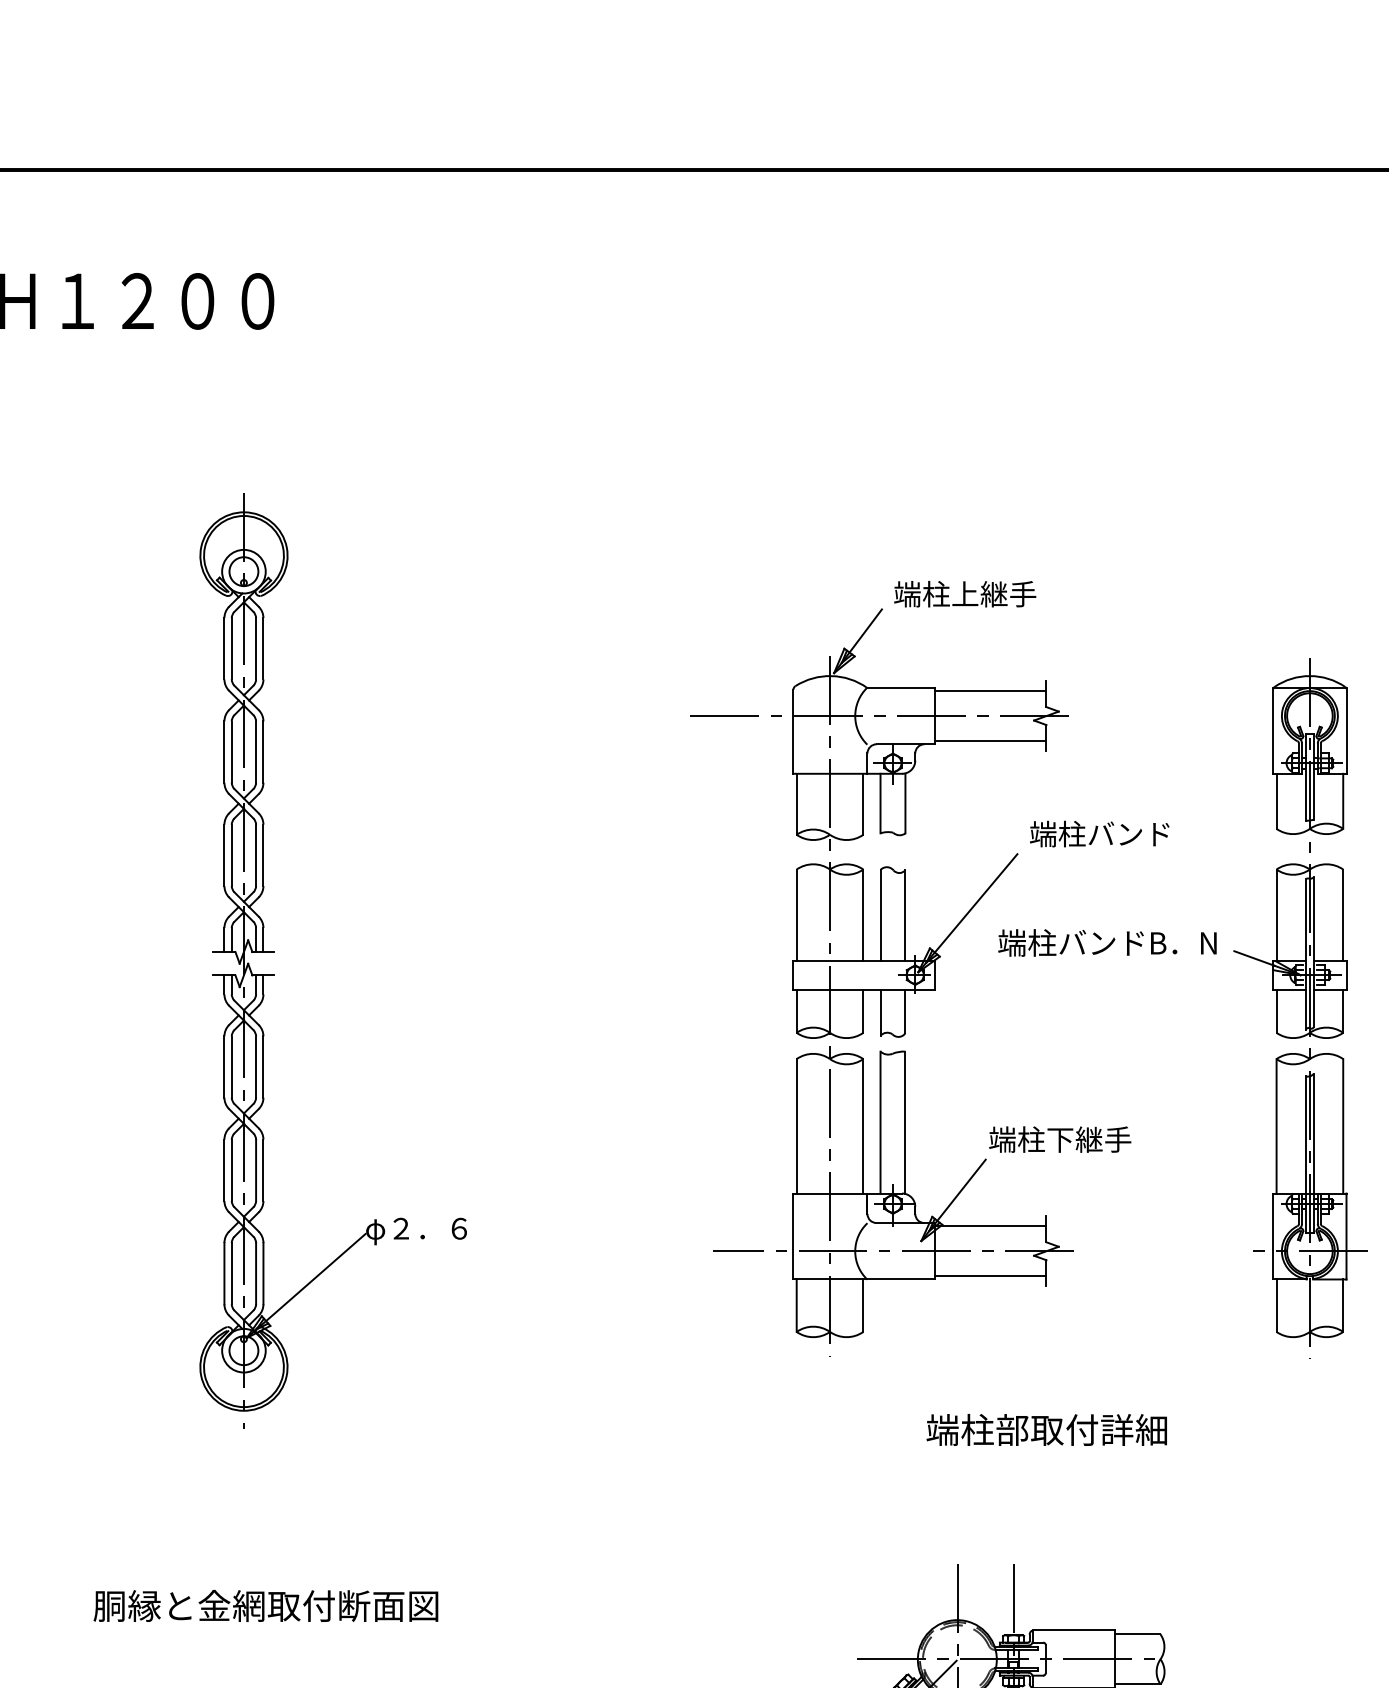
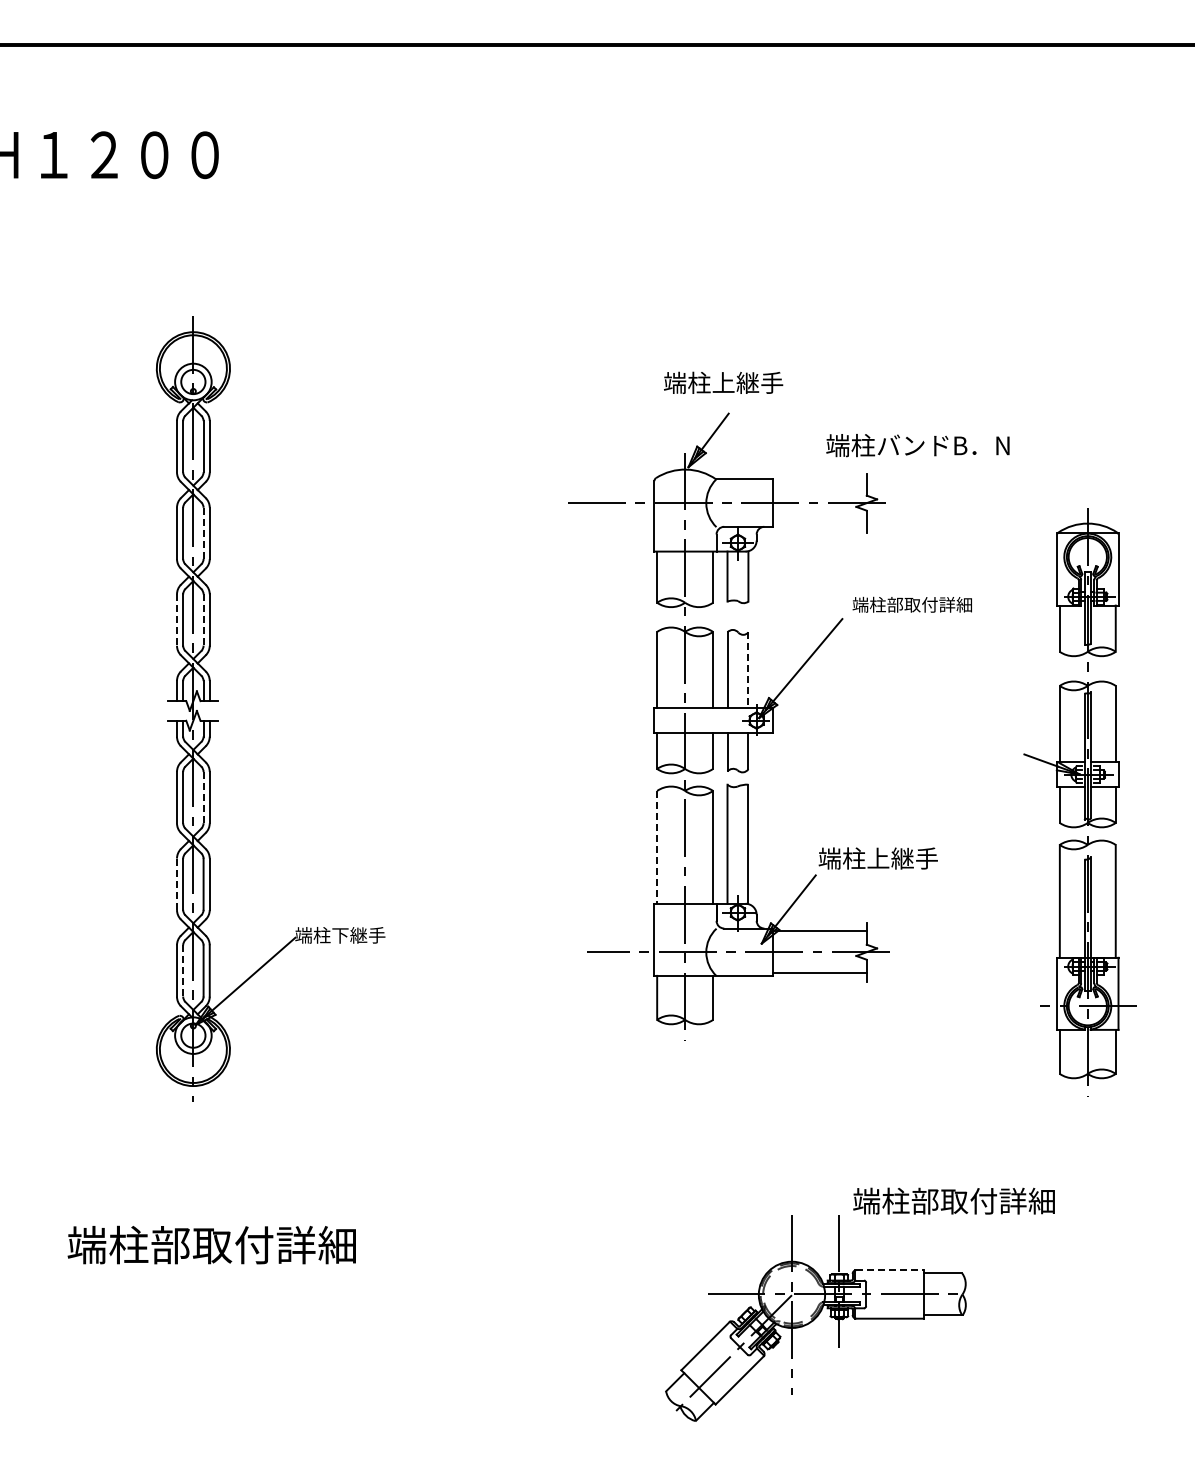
text: (965, 593) -> (723, 382), moved
line: (990, 691) -> (819, 482), removed
line: (990, 741) -> (819, 524), removed
line: (256, 752) -> (203, 533), solid -> dashed
text: (1099, 834) -> (911, 602), 端柱バンド -> 端柱部取付詳細
line: (225, 855) -> (177, 620), solid -> dashed
line: (256, 855) -> (203, 620), solid -> dashed
line: (905, 915) -> (748, 670), solid -> dashed
text: (1106, 942) -> (917, 445), moved
part: (1300, 1008) -> (1079, 802), moved
line: (256, 1066) -> (203, 797), solid -> dashed
line: (797, 1126) -> (657, 847), solid -> dashed
text: (1060, 1139) -> (878, 858), 端柱下継手 -> 端柱上継手
line: (225, 1170) -> (177, 884), solid -> dashed
text: (419, 1231) -> (340, 935), φ２．６ -> 端柱下継手
line: (232, 1273) -> (183, 970), solid -> dashed
text: (1046, 1429) -> (953, 1200), moved
text: (265, 1599) -> (211, 1244), 胴縁と金網取付断面図 -> 端柱部取付詳細
line: (1074, 1630) -> (890, 1270), solid -> dashed

